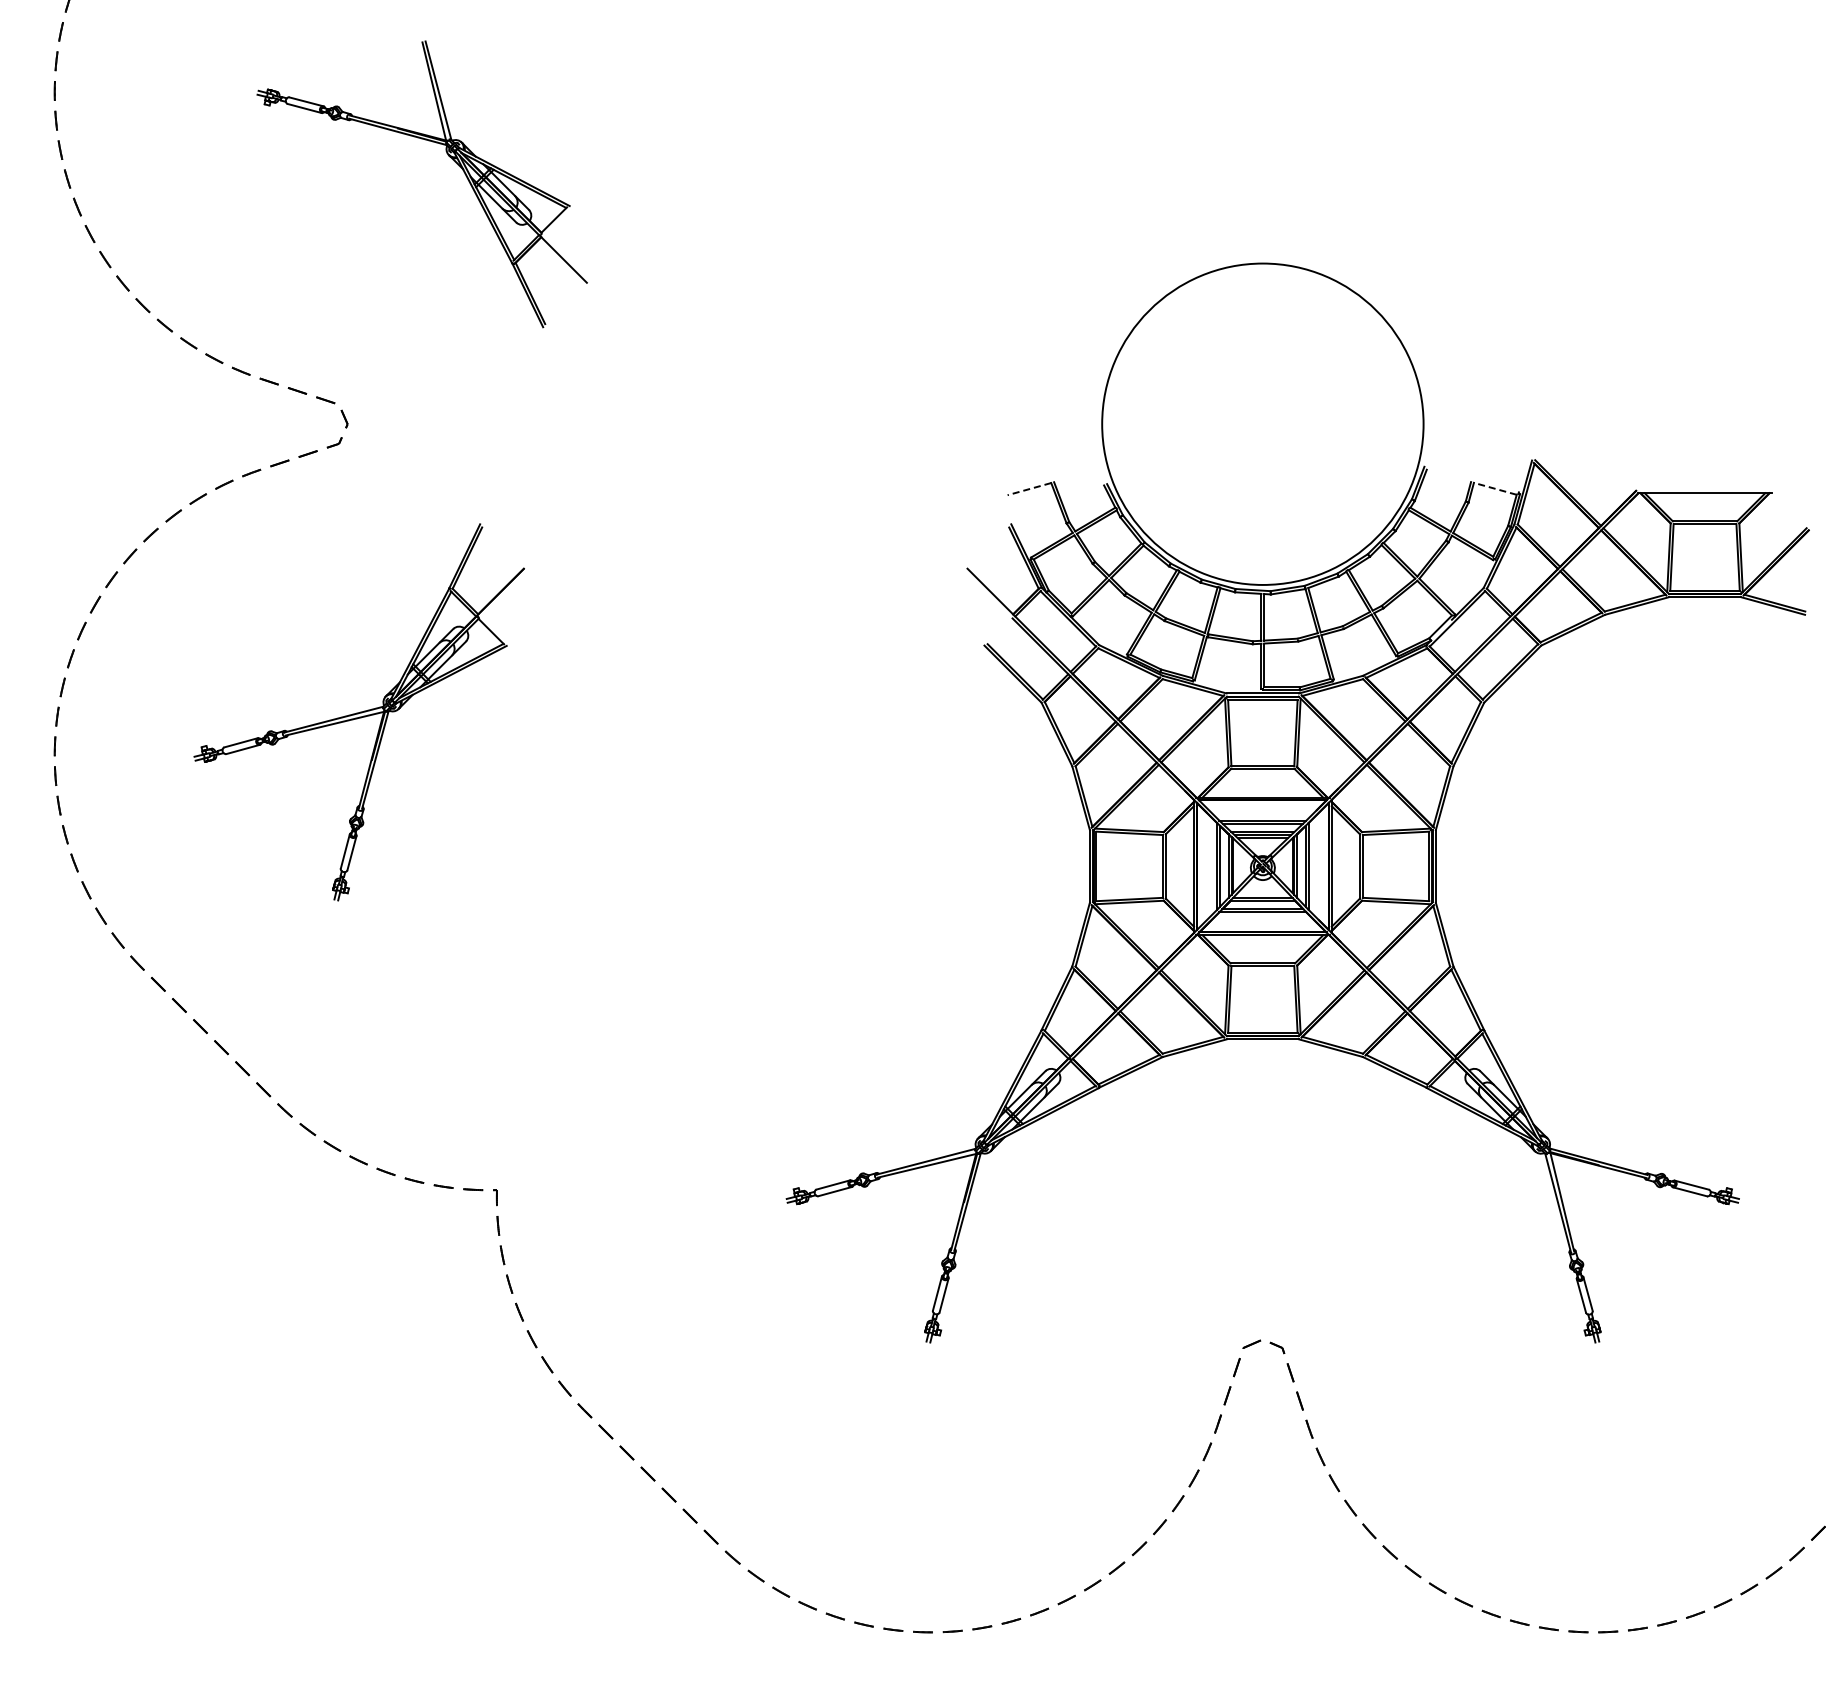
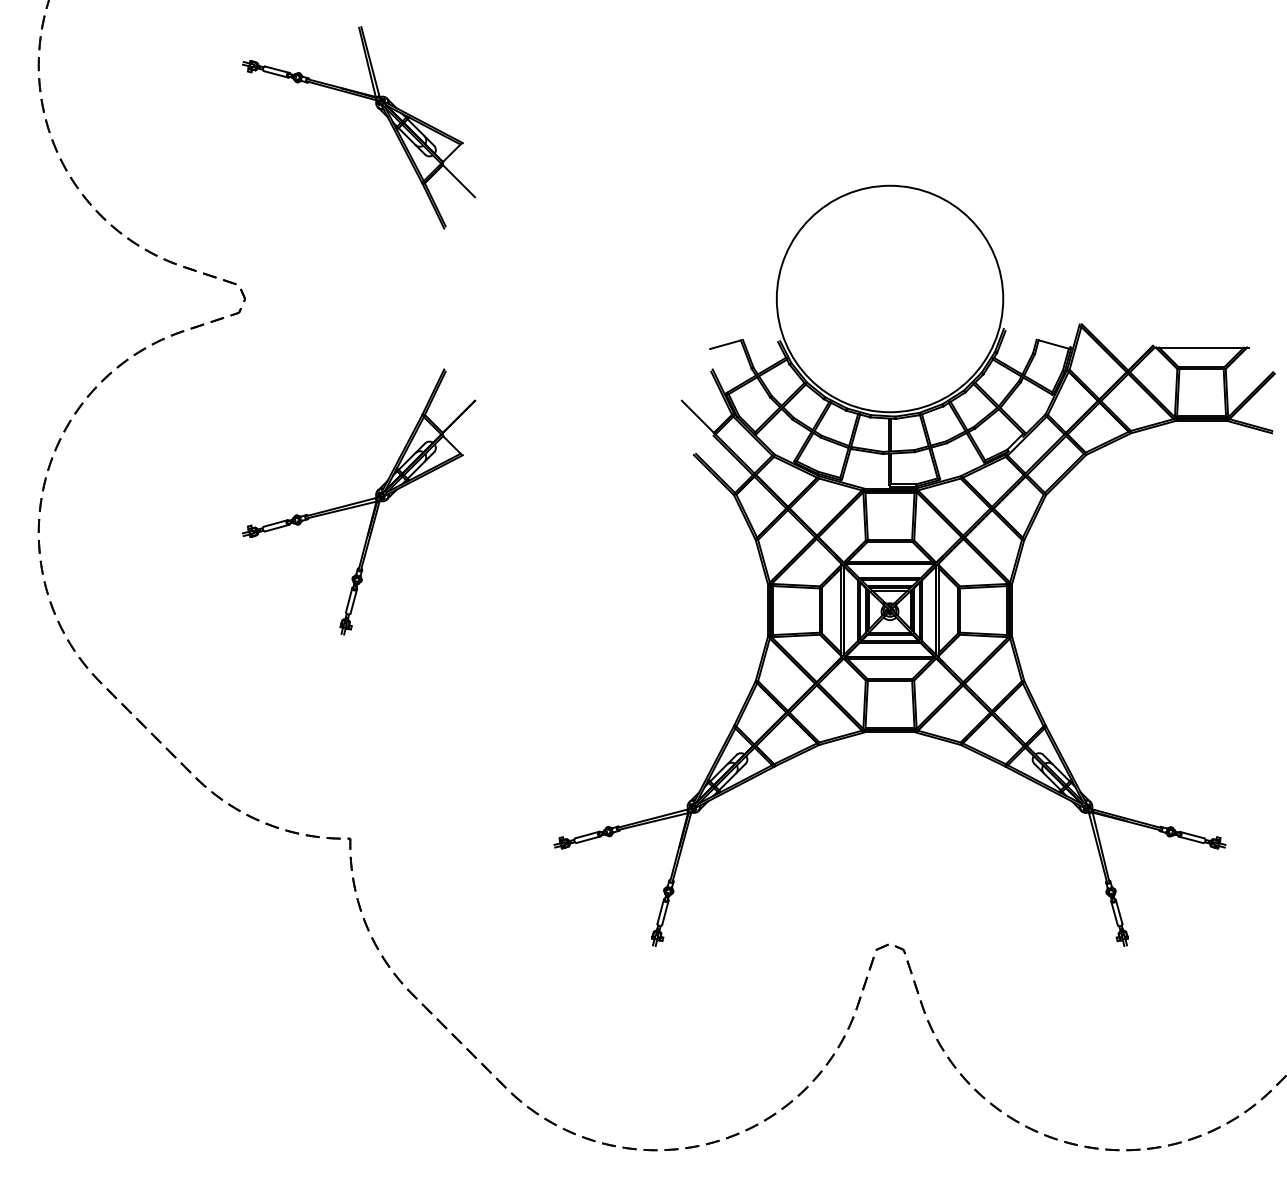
part: (448, 156) -> (377, 108), moved
line: (1494, 488) -> (1053, 344), dashed -> solid
line: (1029, 489) -> (725, 344), dashed -> solid
part: (358, 712) -> (358, 502), moved

